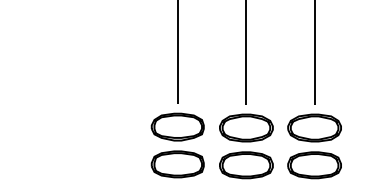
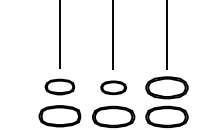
part: (177, 126) -> (59, 86), size x0.7
part: (246, 127) -> (113, 87), size x0.6

